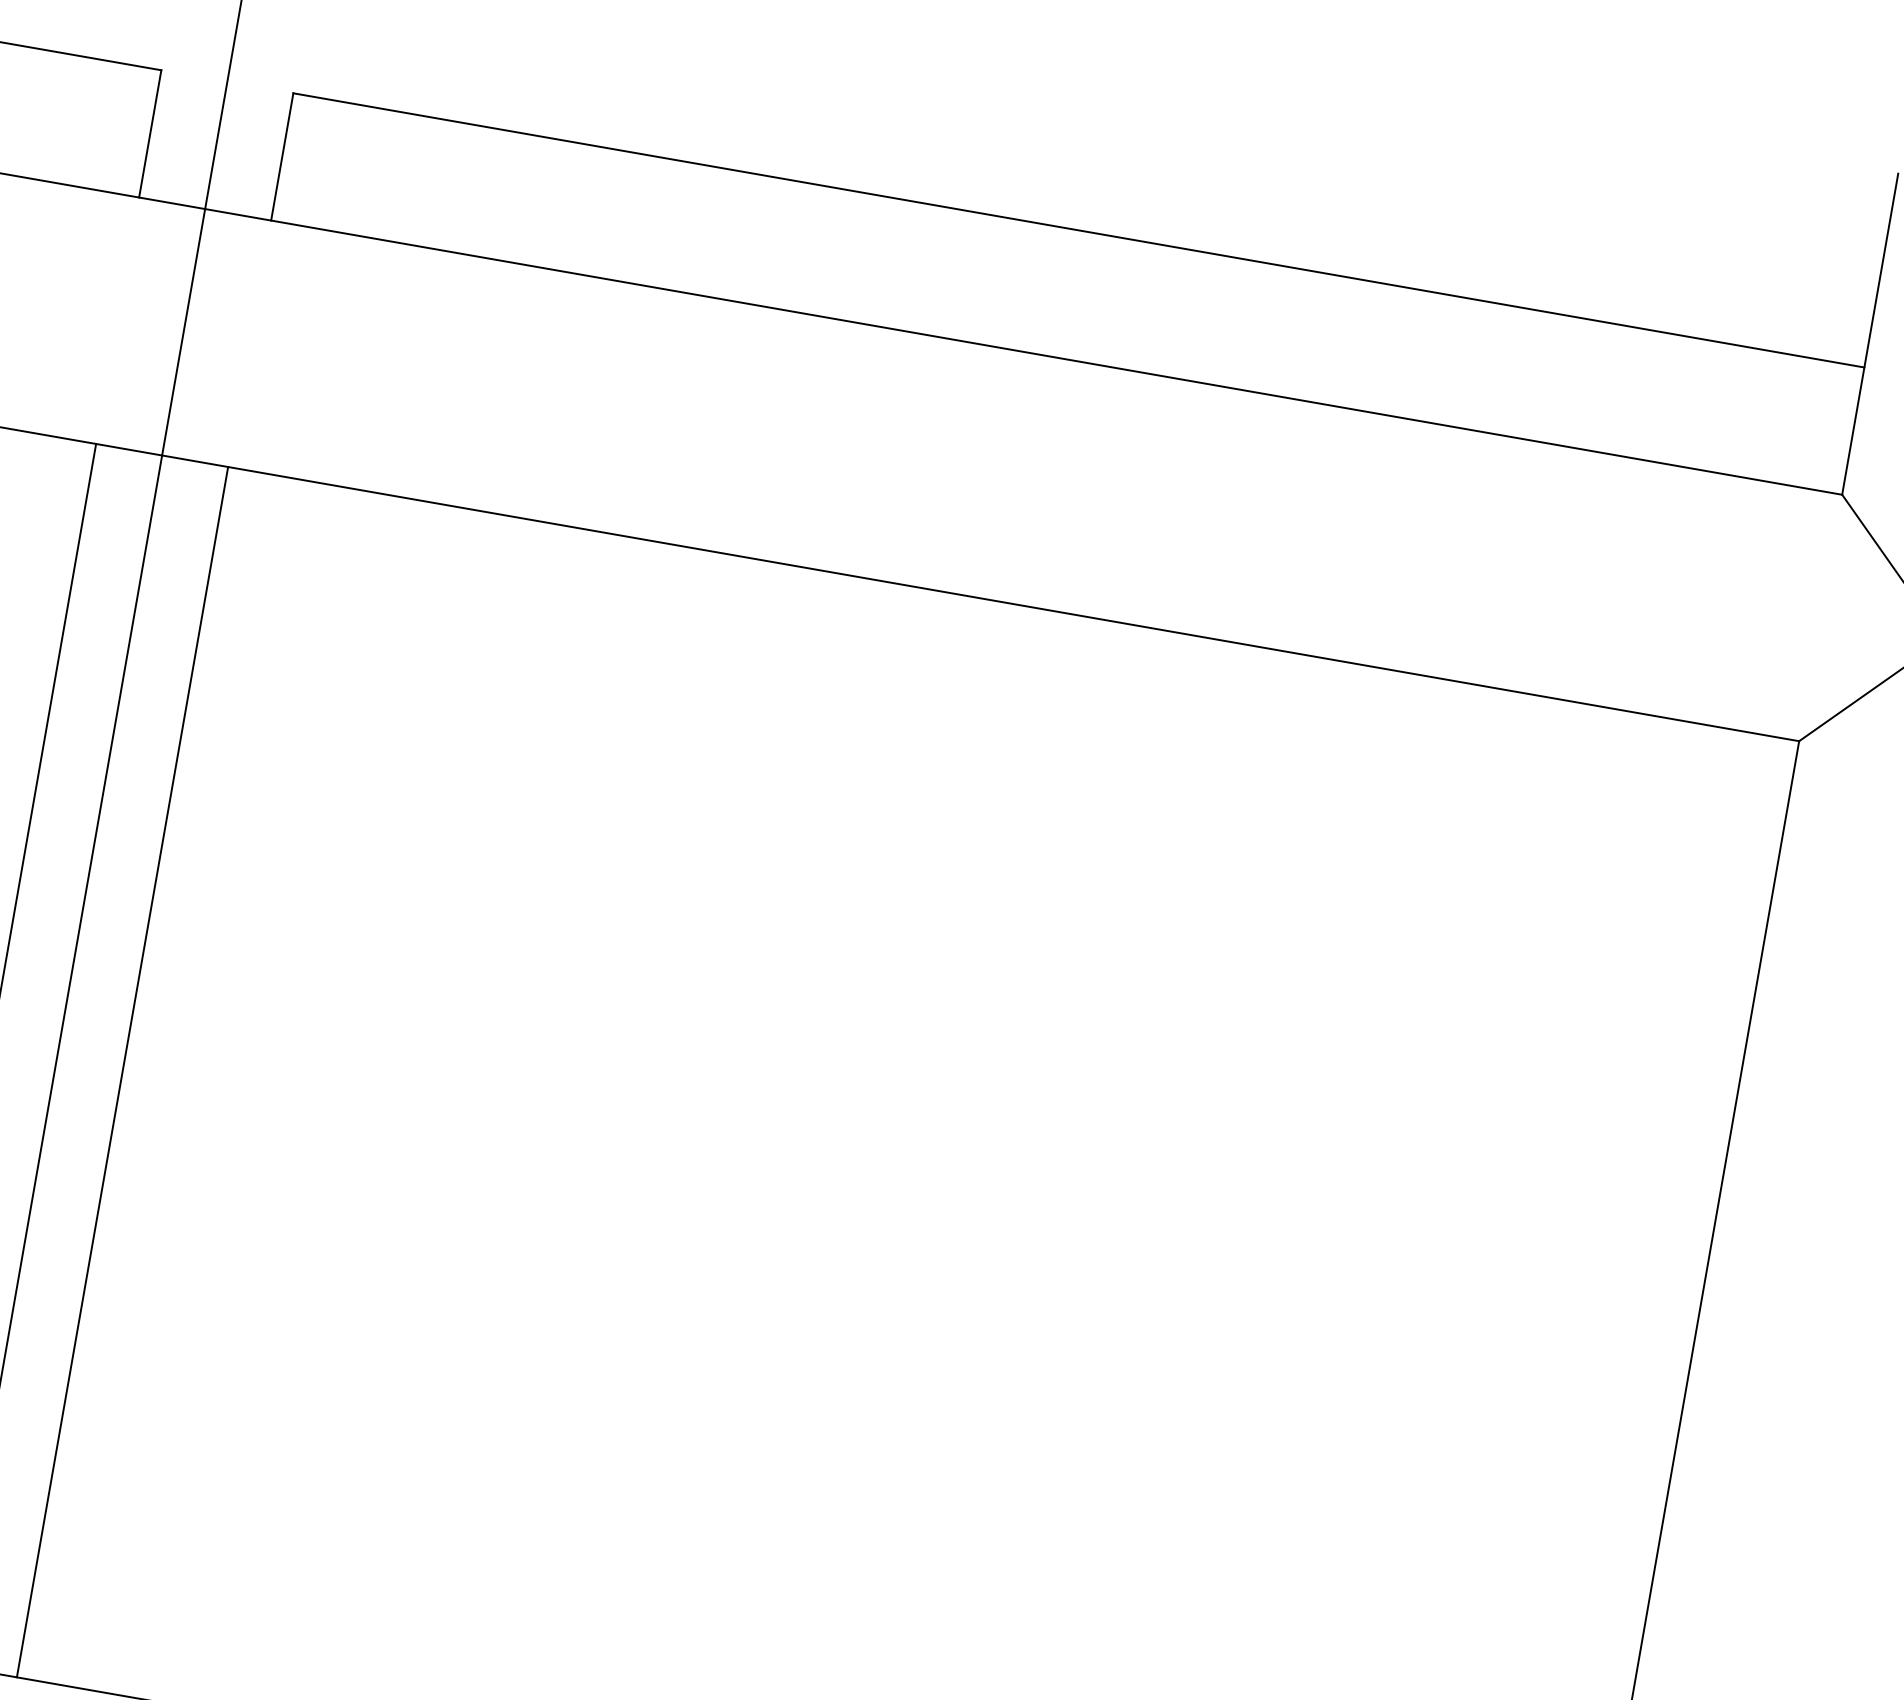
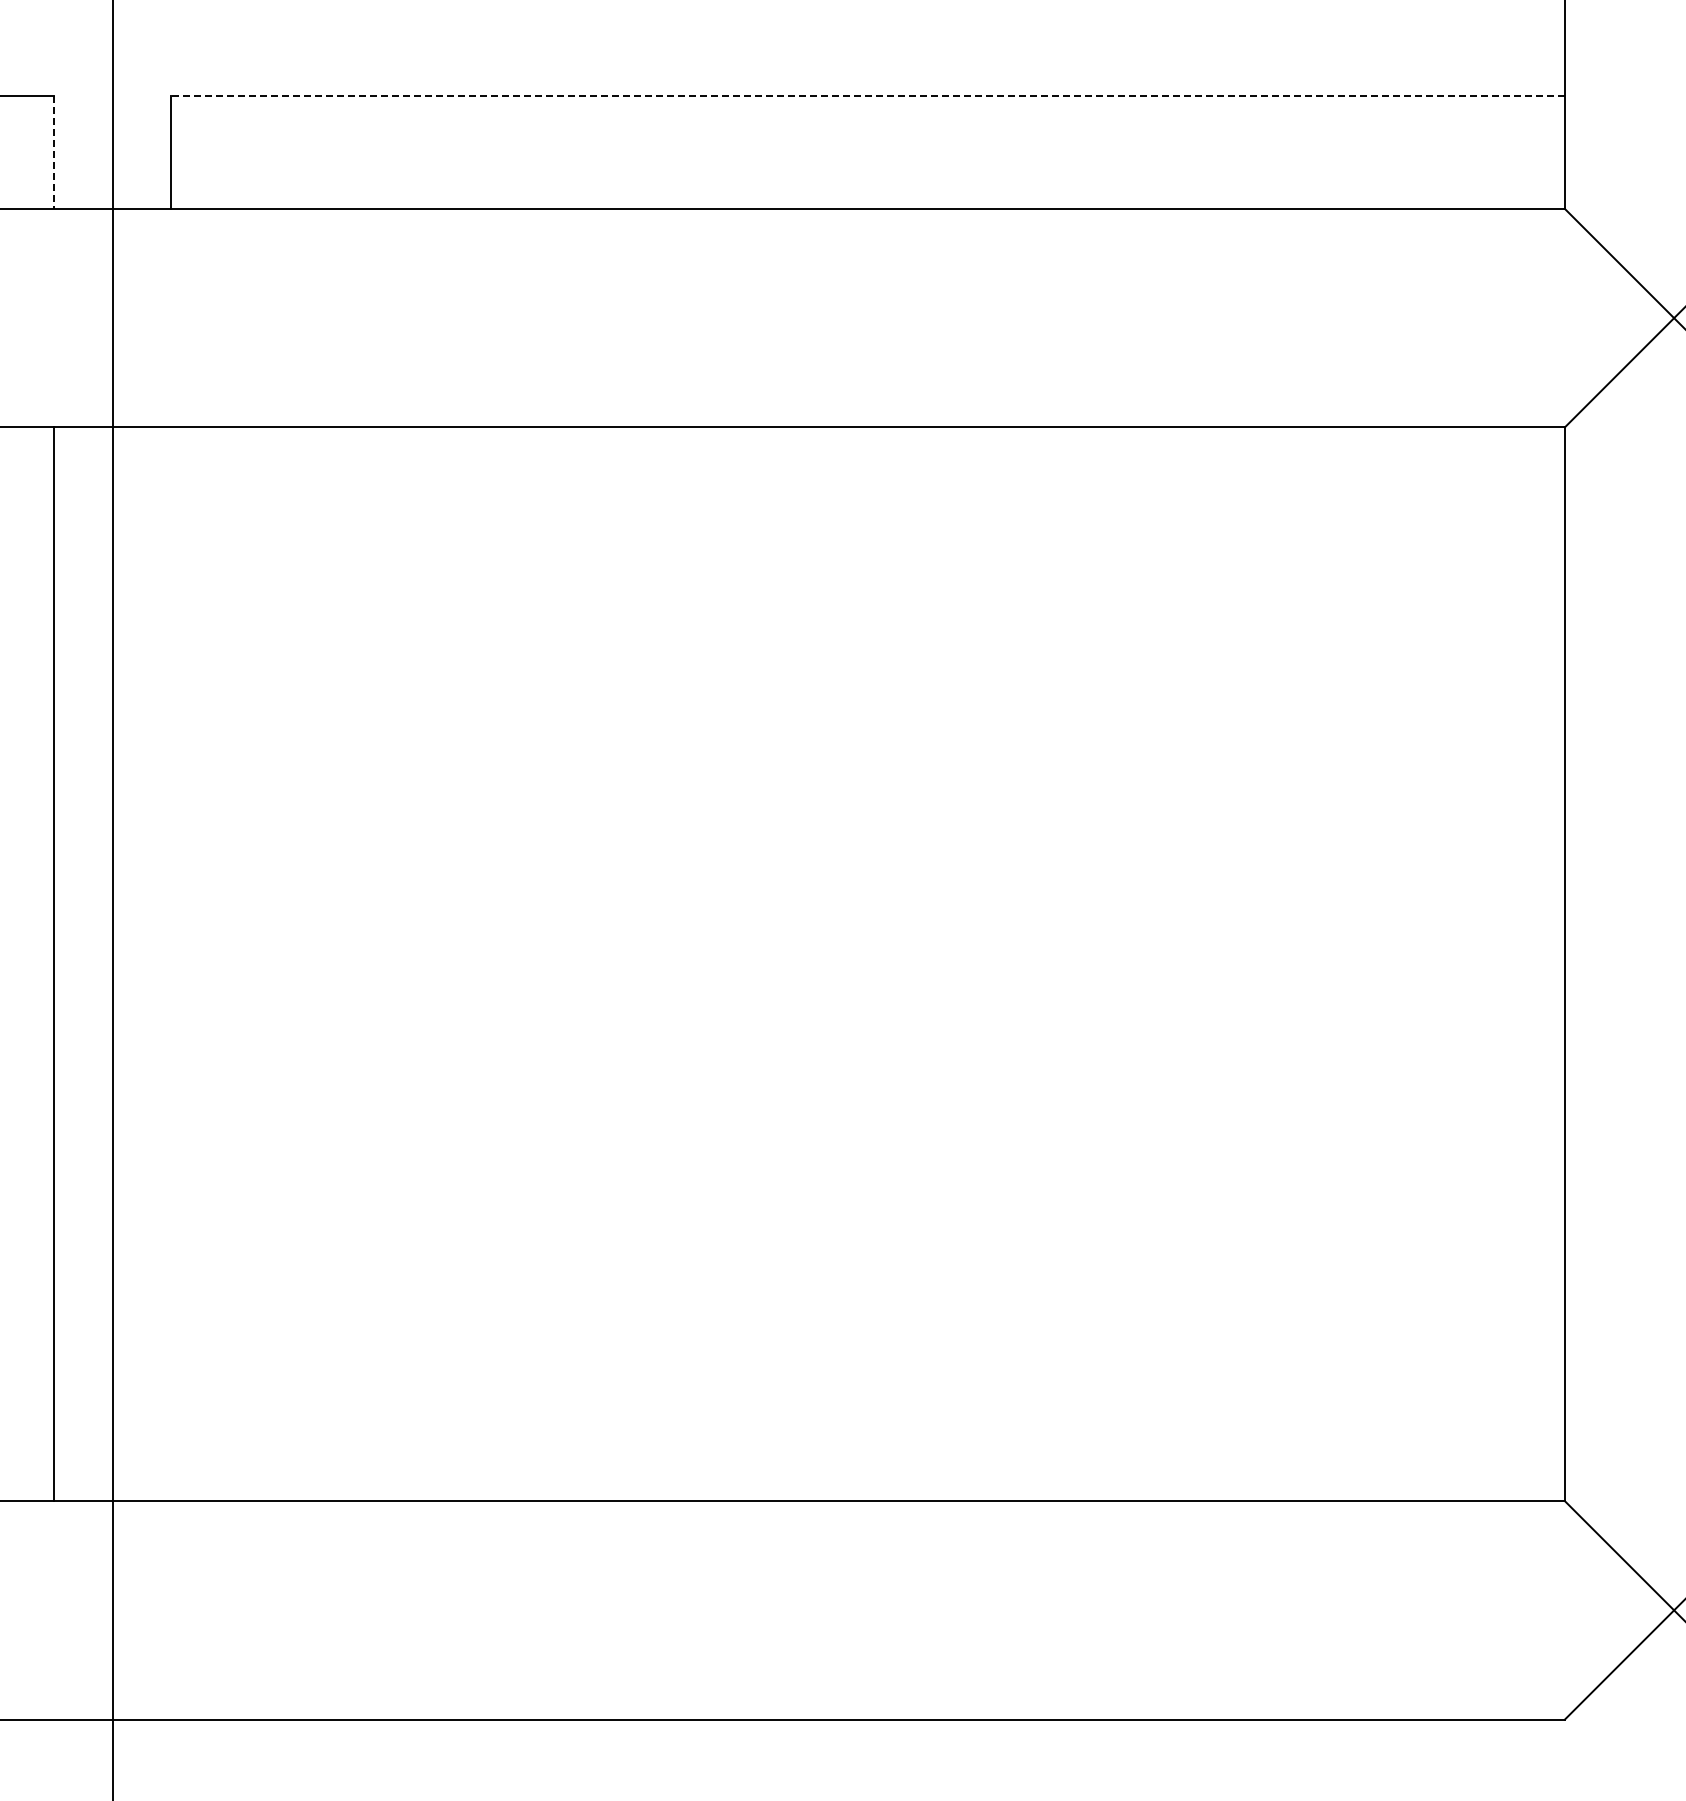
line: (150, 134) -> (54, 152), solid -> dashed
line: (1079, 229) -> (868, 95), solid -> dashed
line: (122, 1072) -> (171, 964), removed

